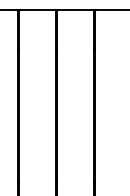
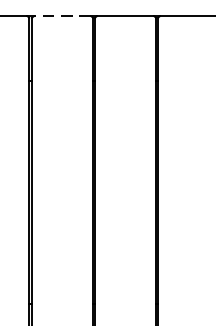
line: (37, 9) -> (62, 15), solid -> dashed

